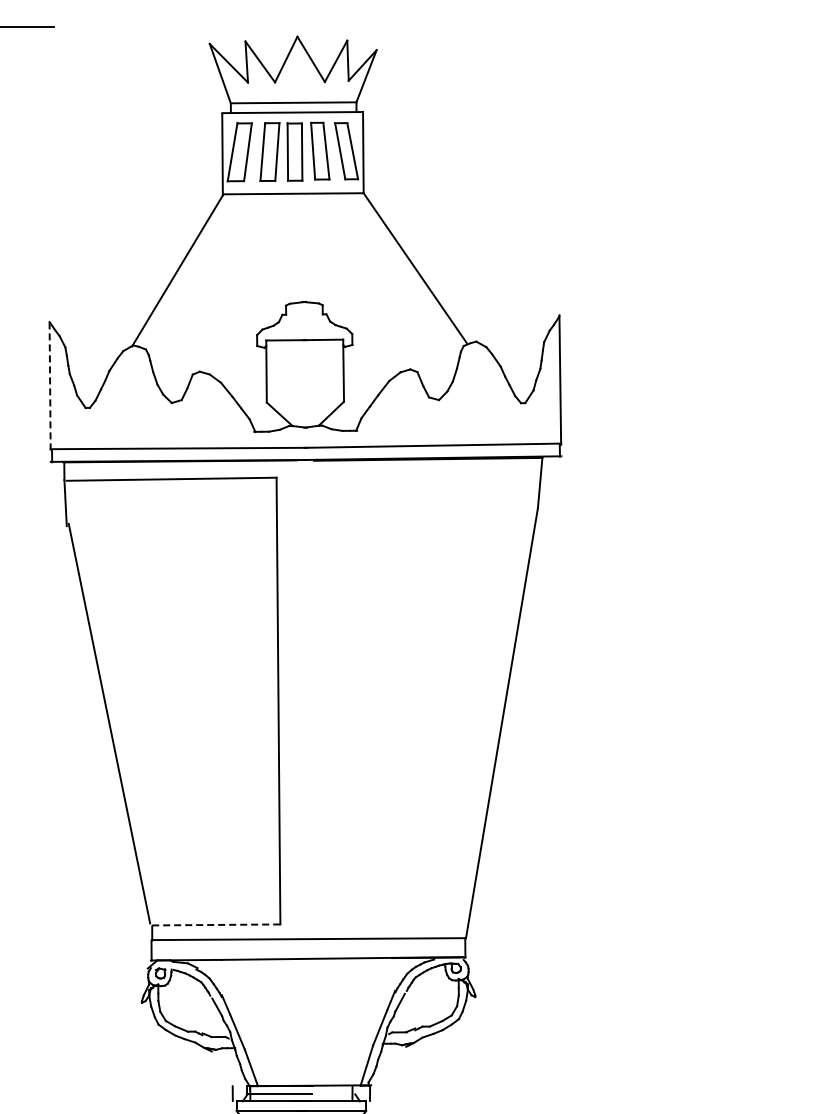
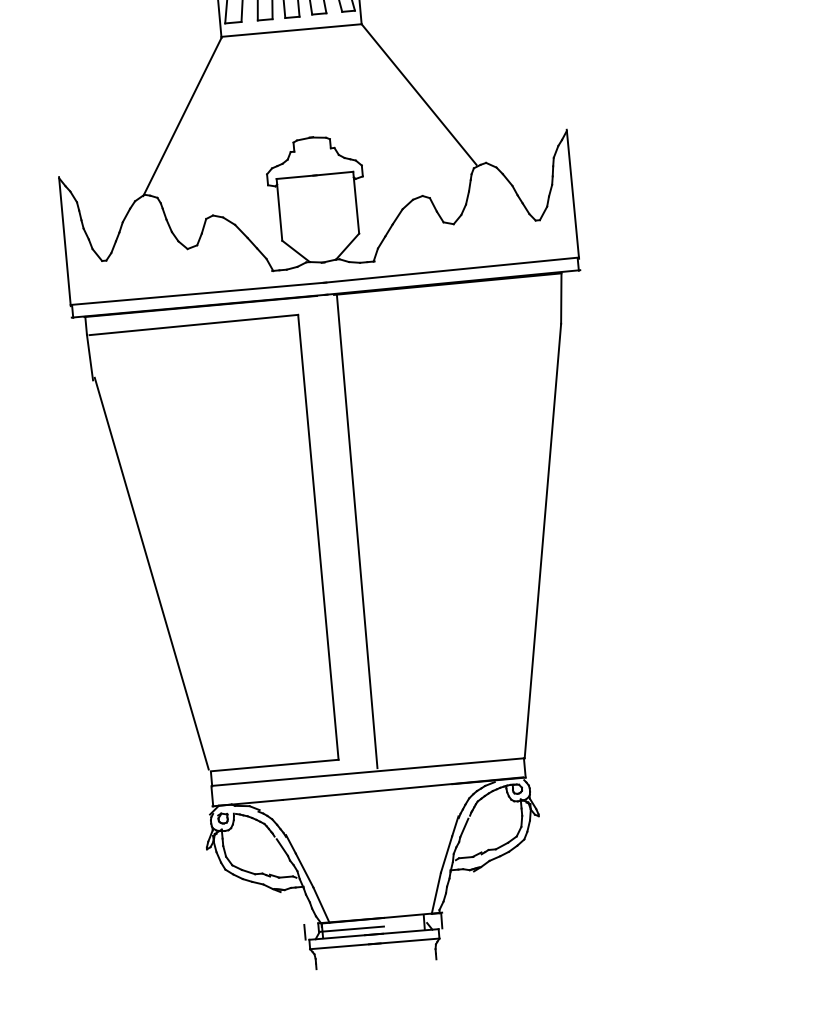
line: (50, 385) -> (65, 241), dashed -> solid
line: (317, 697) -> (356, 530), added
line: (216, 924) -> (274, 765), dashed -> solid

